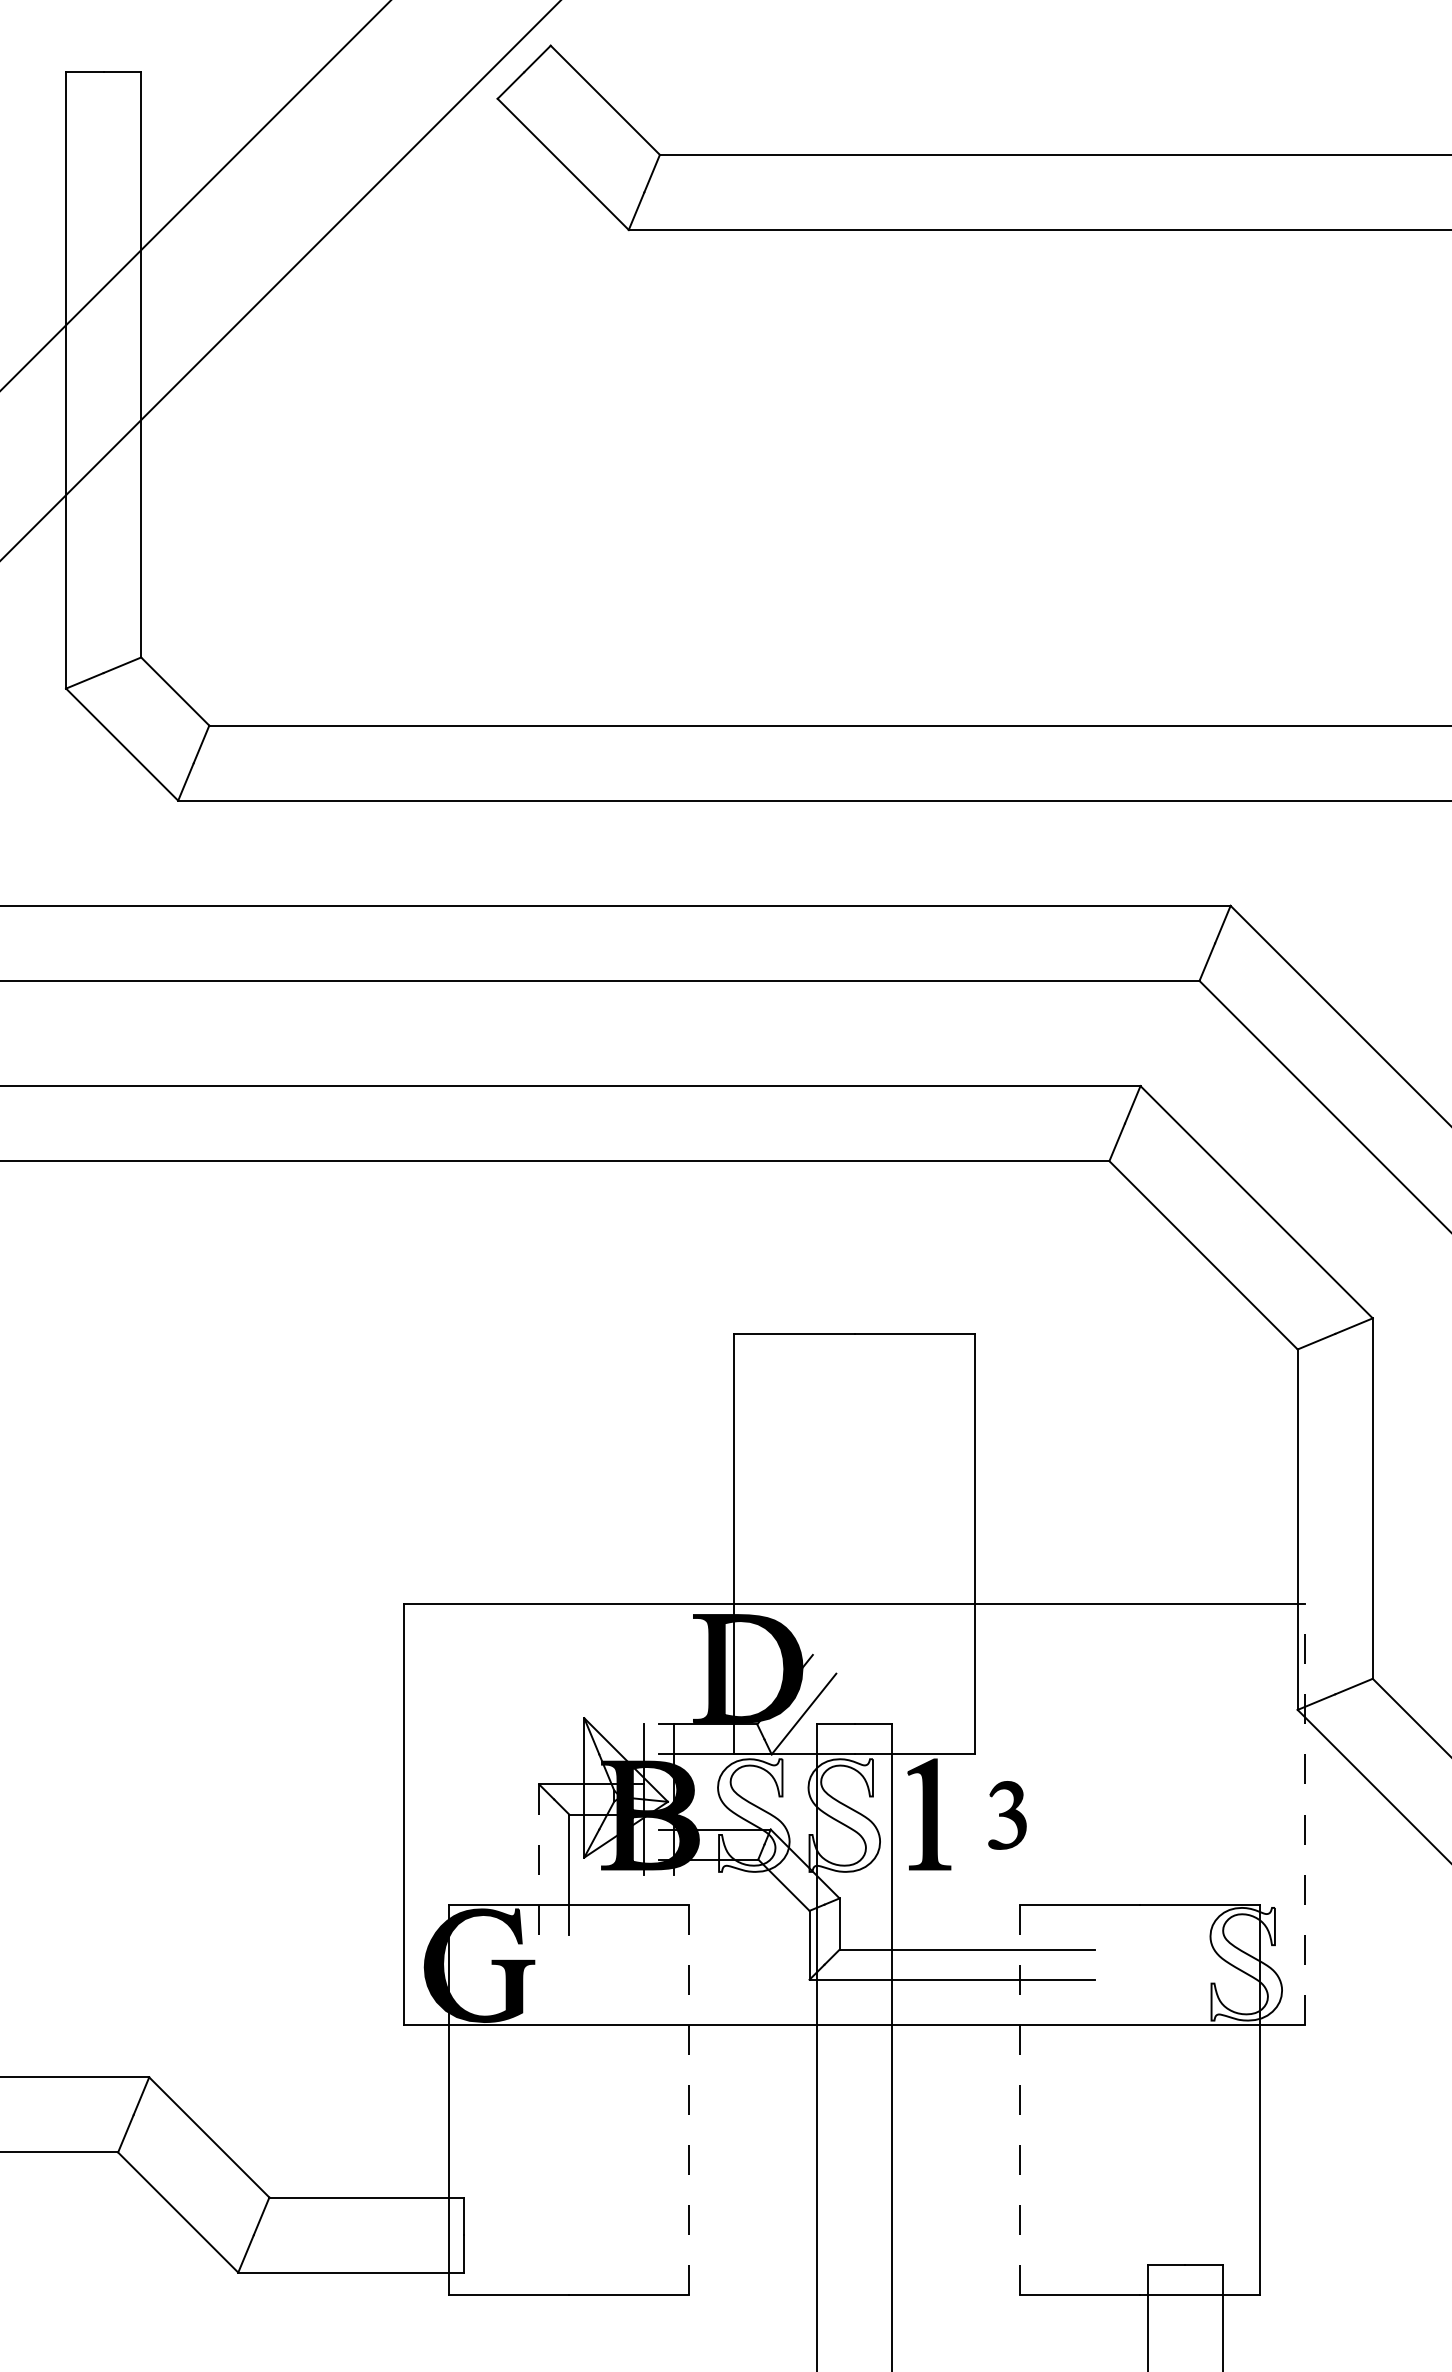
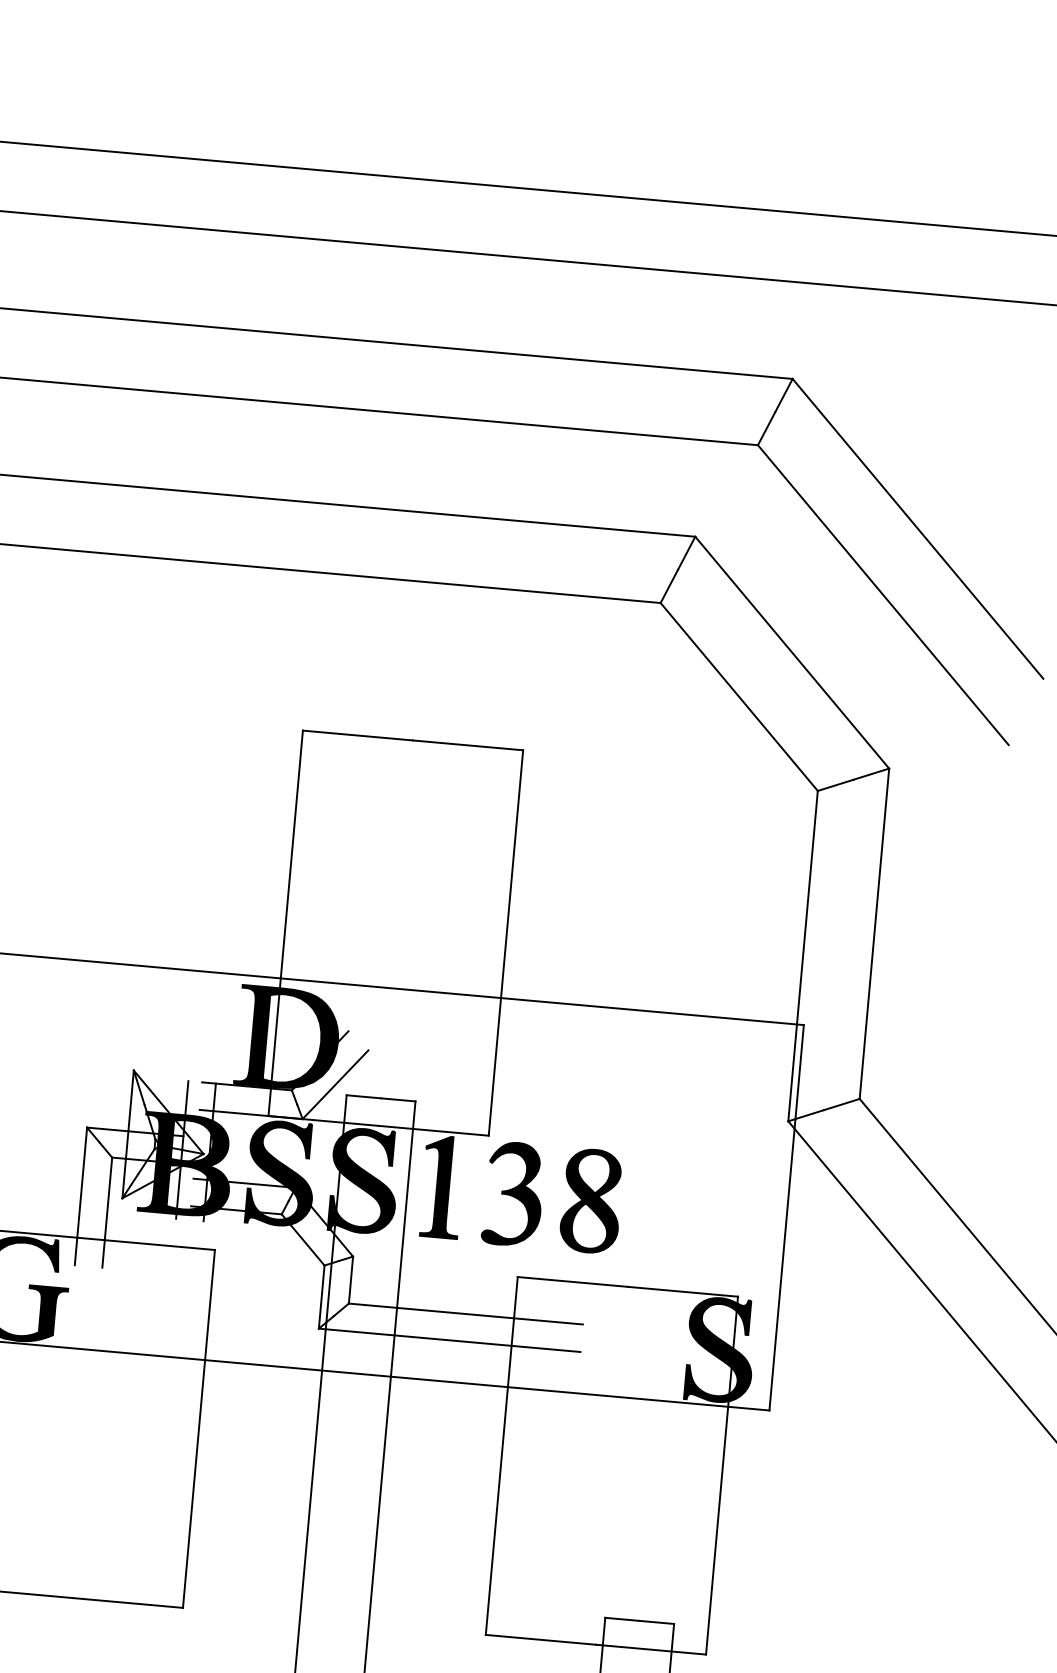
line: (1305, 1814) -> (786, 1217), dashed -> solid
fill: (753, 1815) -> (280, 1173), added
fill: (844, 1815) -> (364, 1180), added
part: (1007, 1815) -> (513, 1194), size x1.67
part: (1092, 1815) -> (591, 1201), added
line: (539, 1859) -> (81, 1196), dashed -> solid
fill: (1246, 1963) -> (720, 1349), added
line: (689, 2100) -> (198, 1429), dashed -> solid
line: (1019, 2100) -> (501, 1456), dashed -> solid

